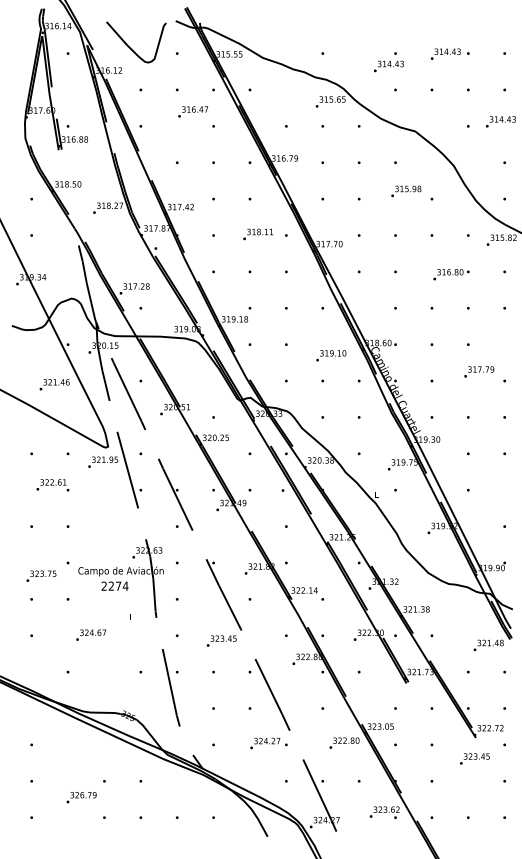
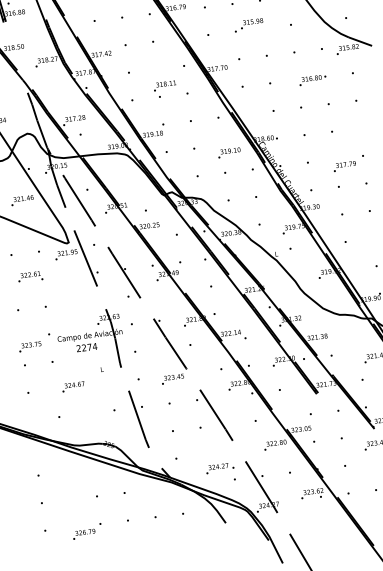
text: (406, 191) -> (252, 23), moved
text: (258, 234) -> (165, 85), moved
text: (479, 371) -> (344, 166), moved
text: (268, 743) -> (219, 468), moved
text: (81, 797) -> (84, 534), moved

